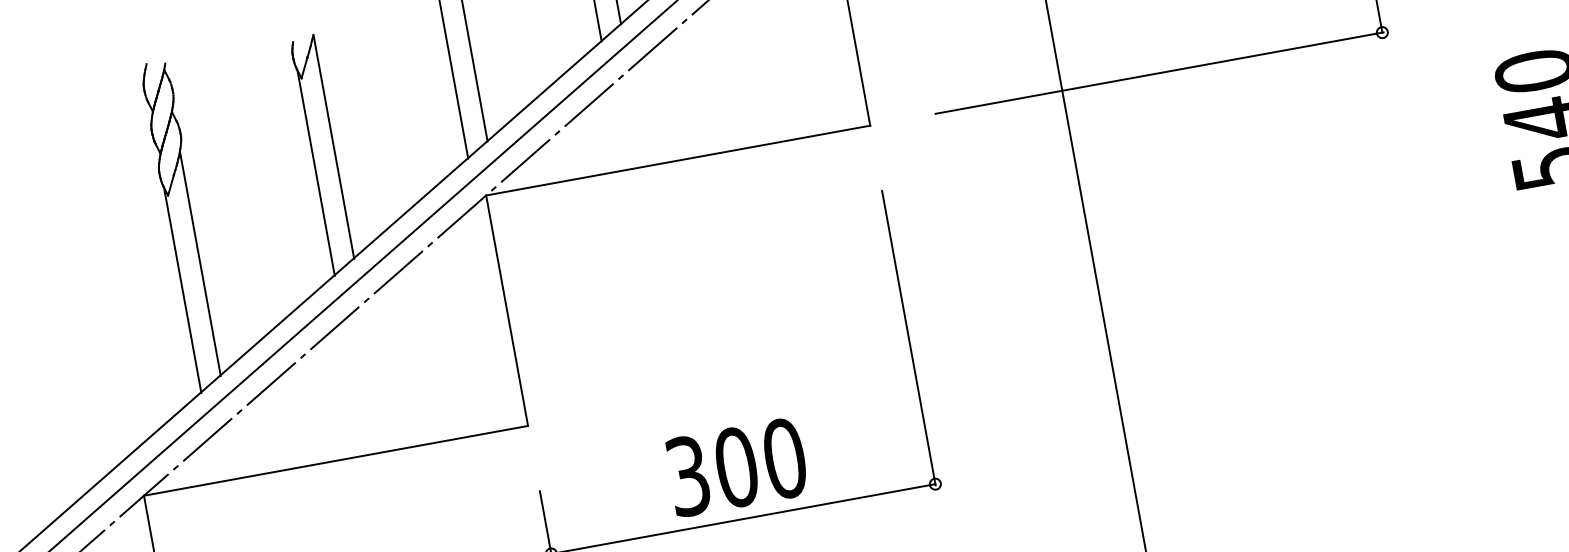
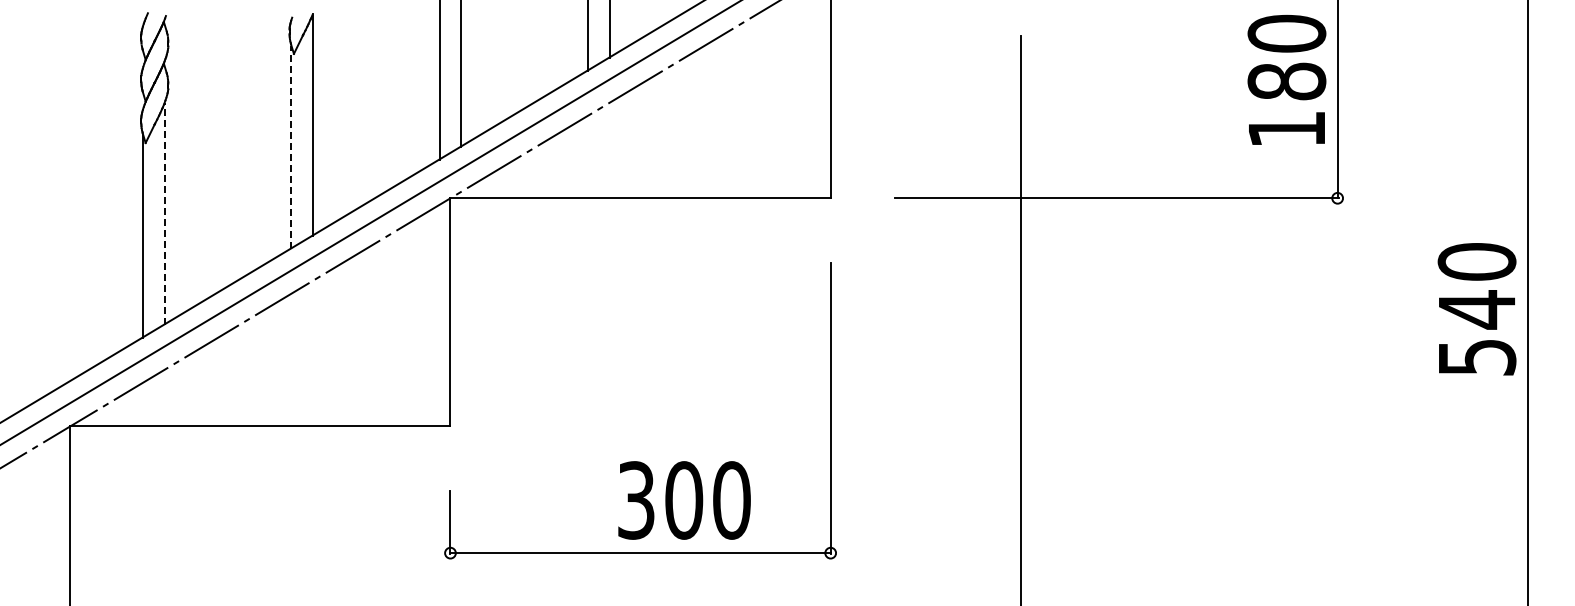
line: (316, 173) -> (291, 147), solid -> dashed
line: (200, 264) -> (164, 214), solid -> dashed
text: (737, 467) -> (684, 500), moved

